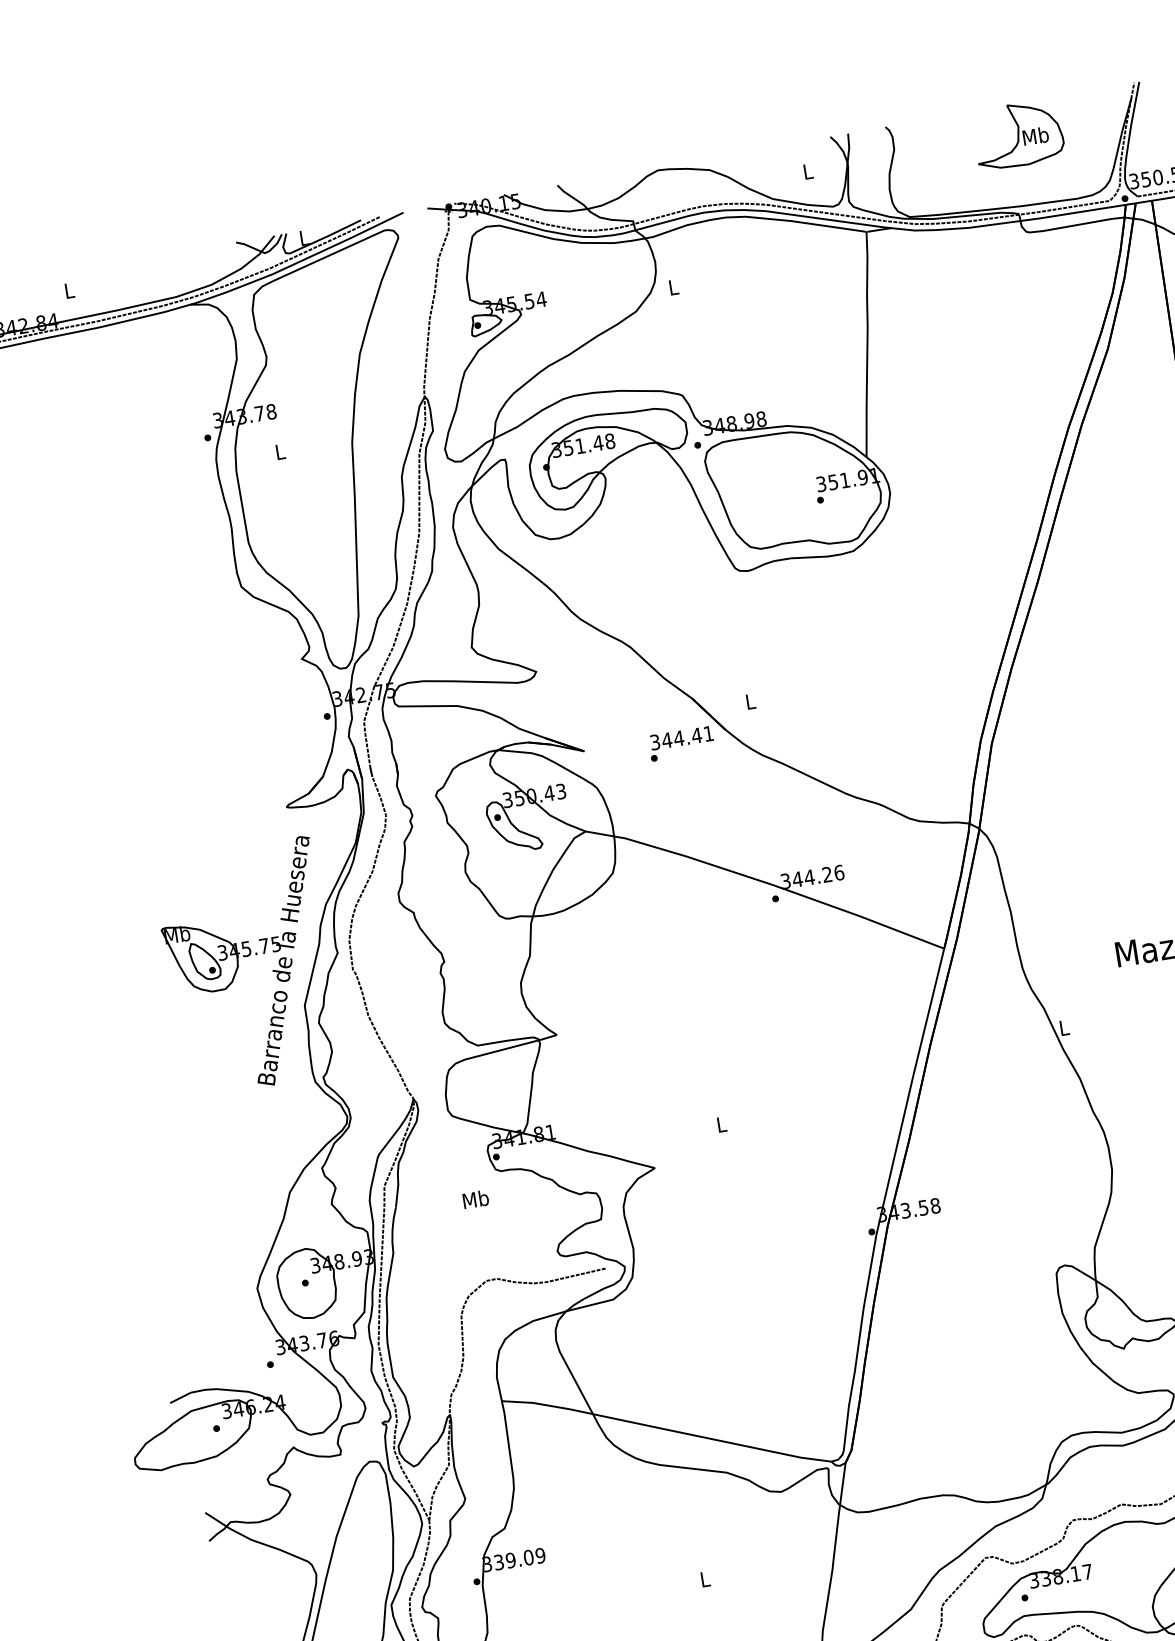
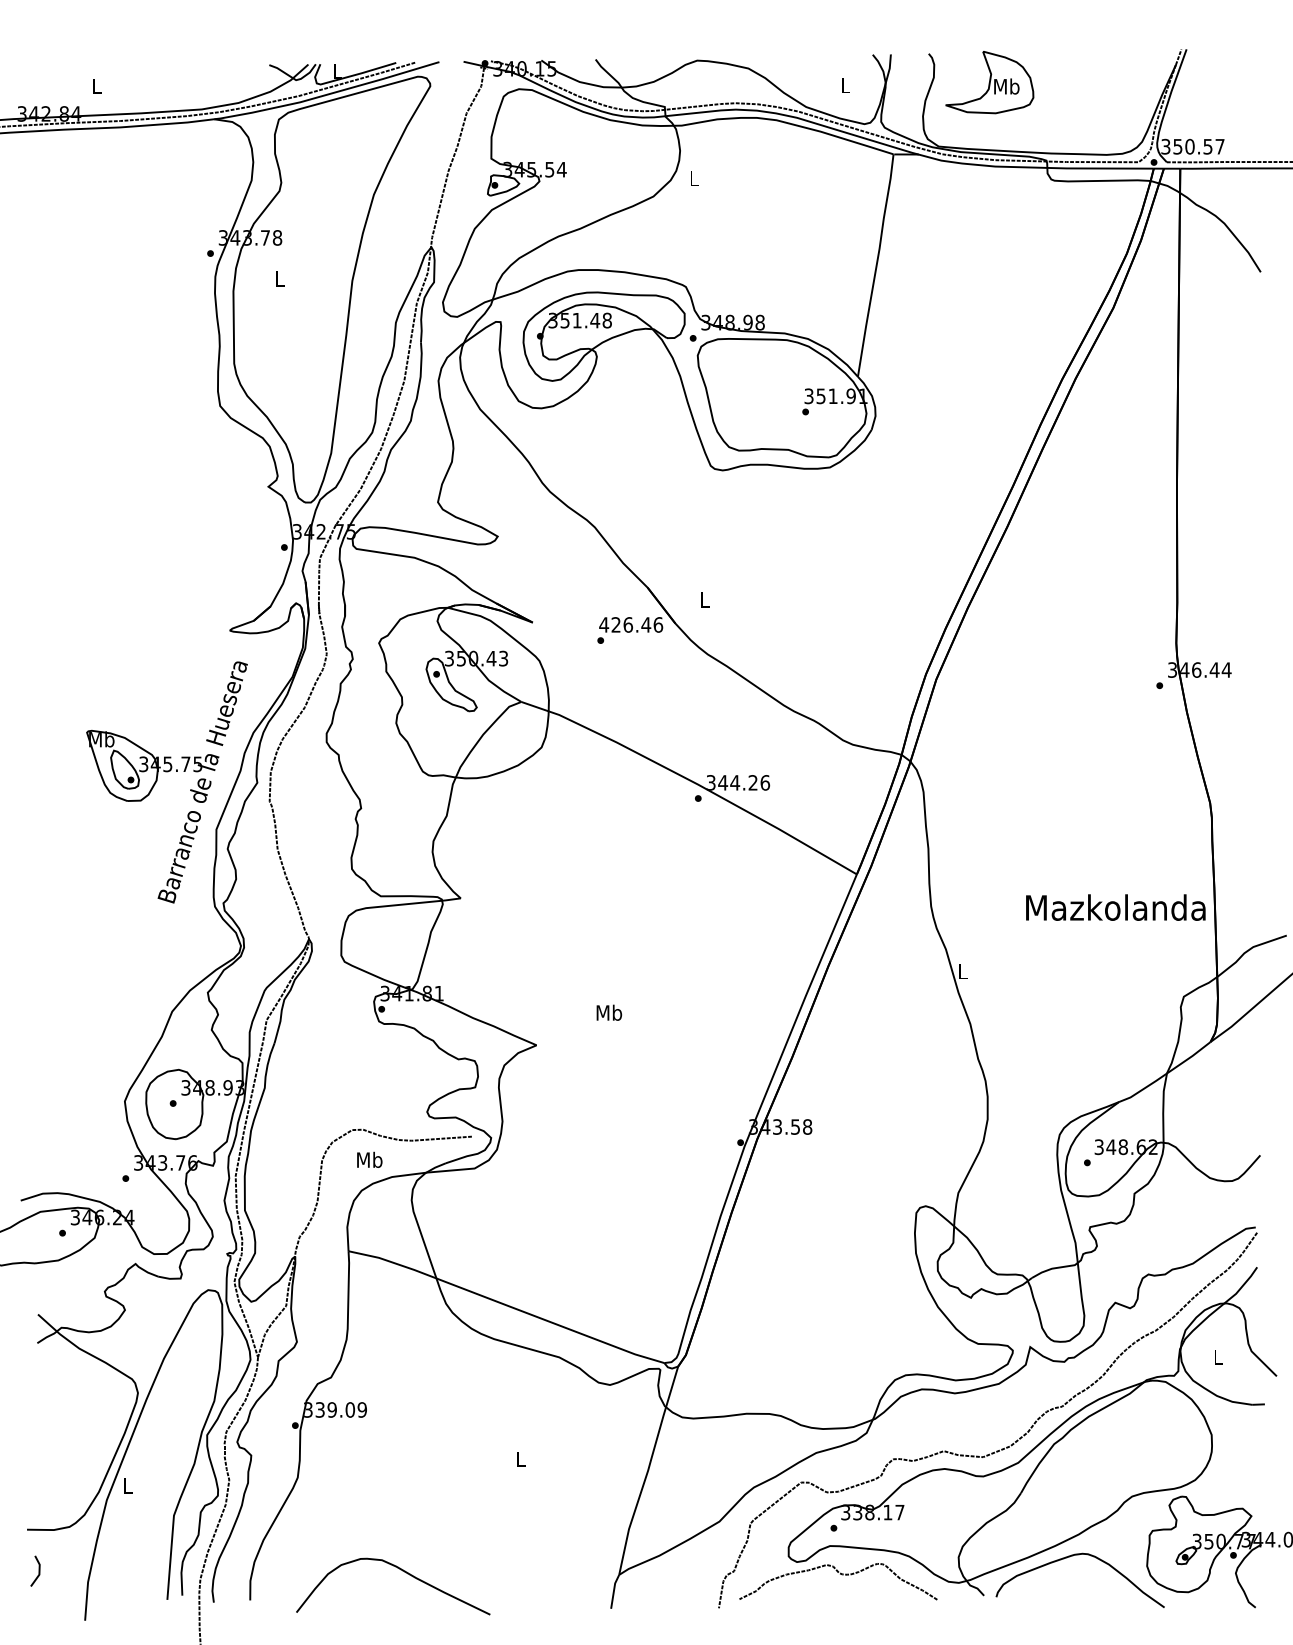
part: (1018, 134) -> (989, 82), moved
text: (682, 737) -> (631, 624), 344.41 -> 426.46
text: (721, 1124) -> (609, 1012), L -> Mb
text: (475, 1199) -> (369, 1159), moved

